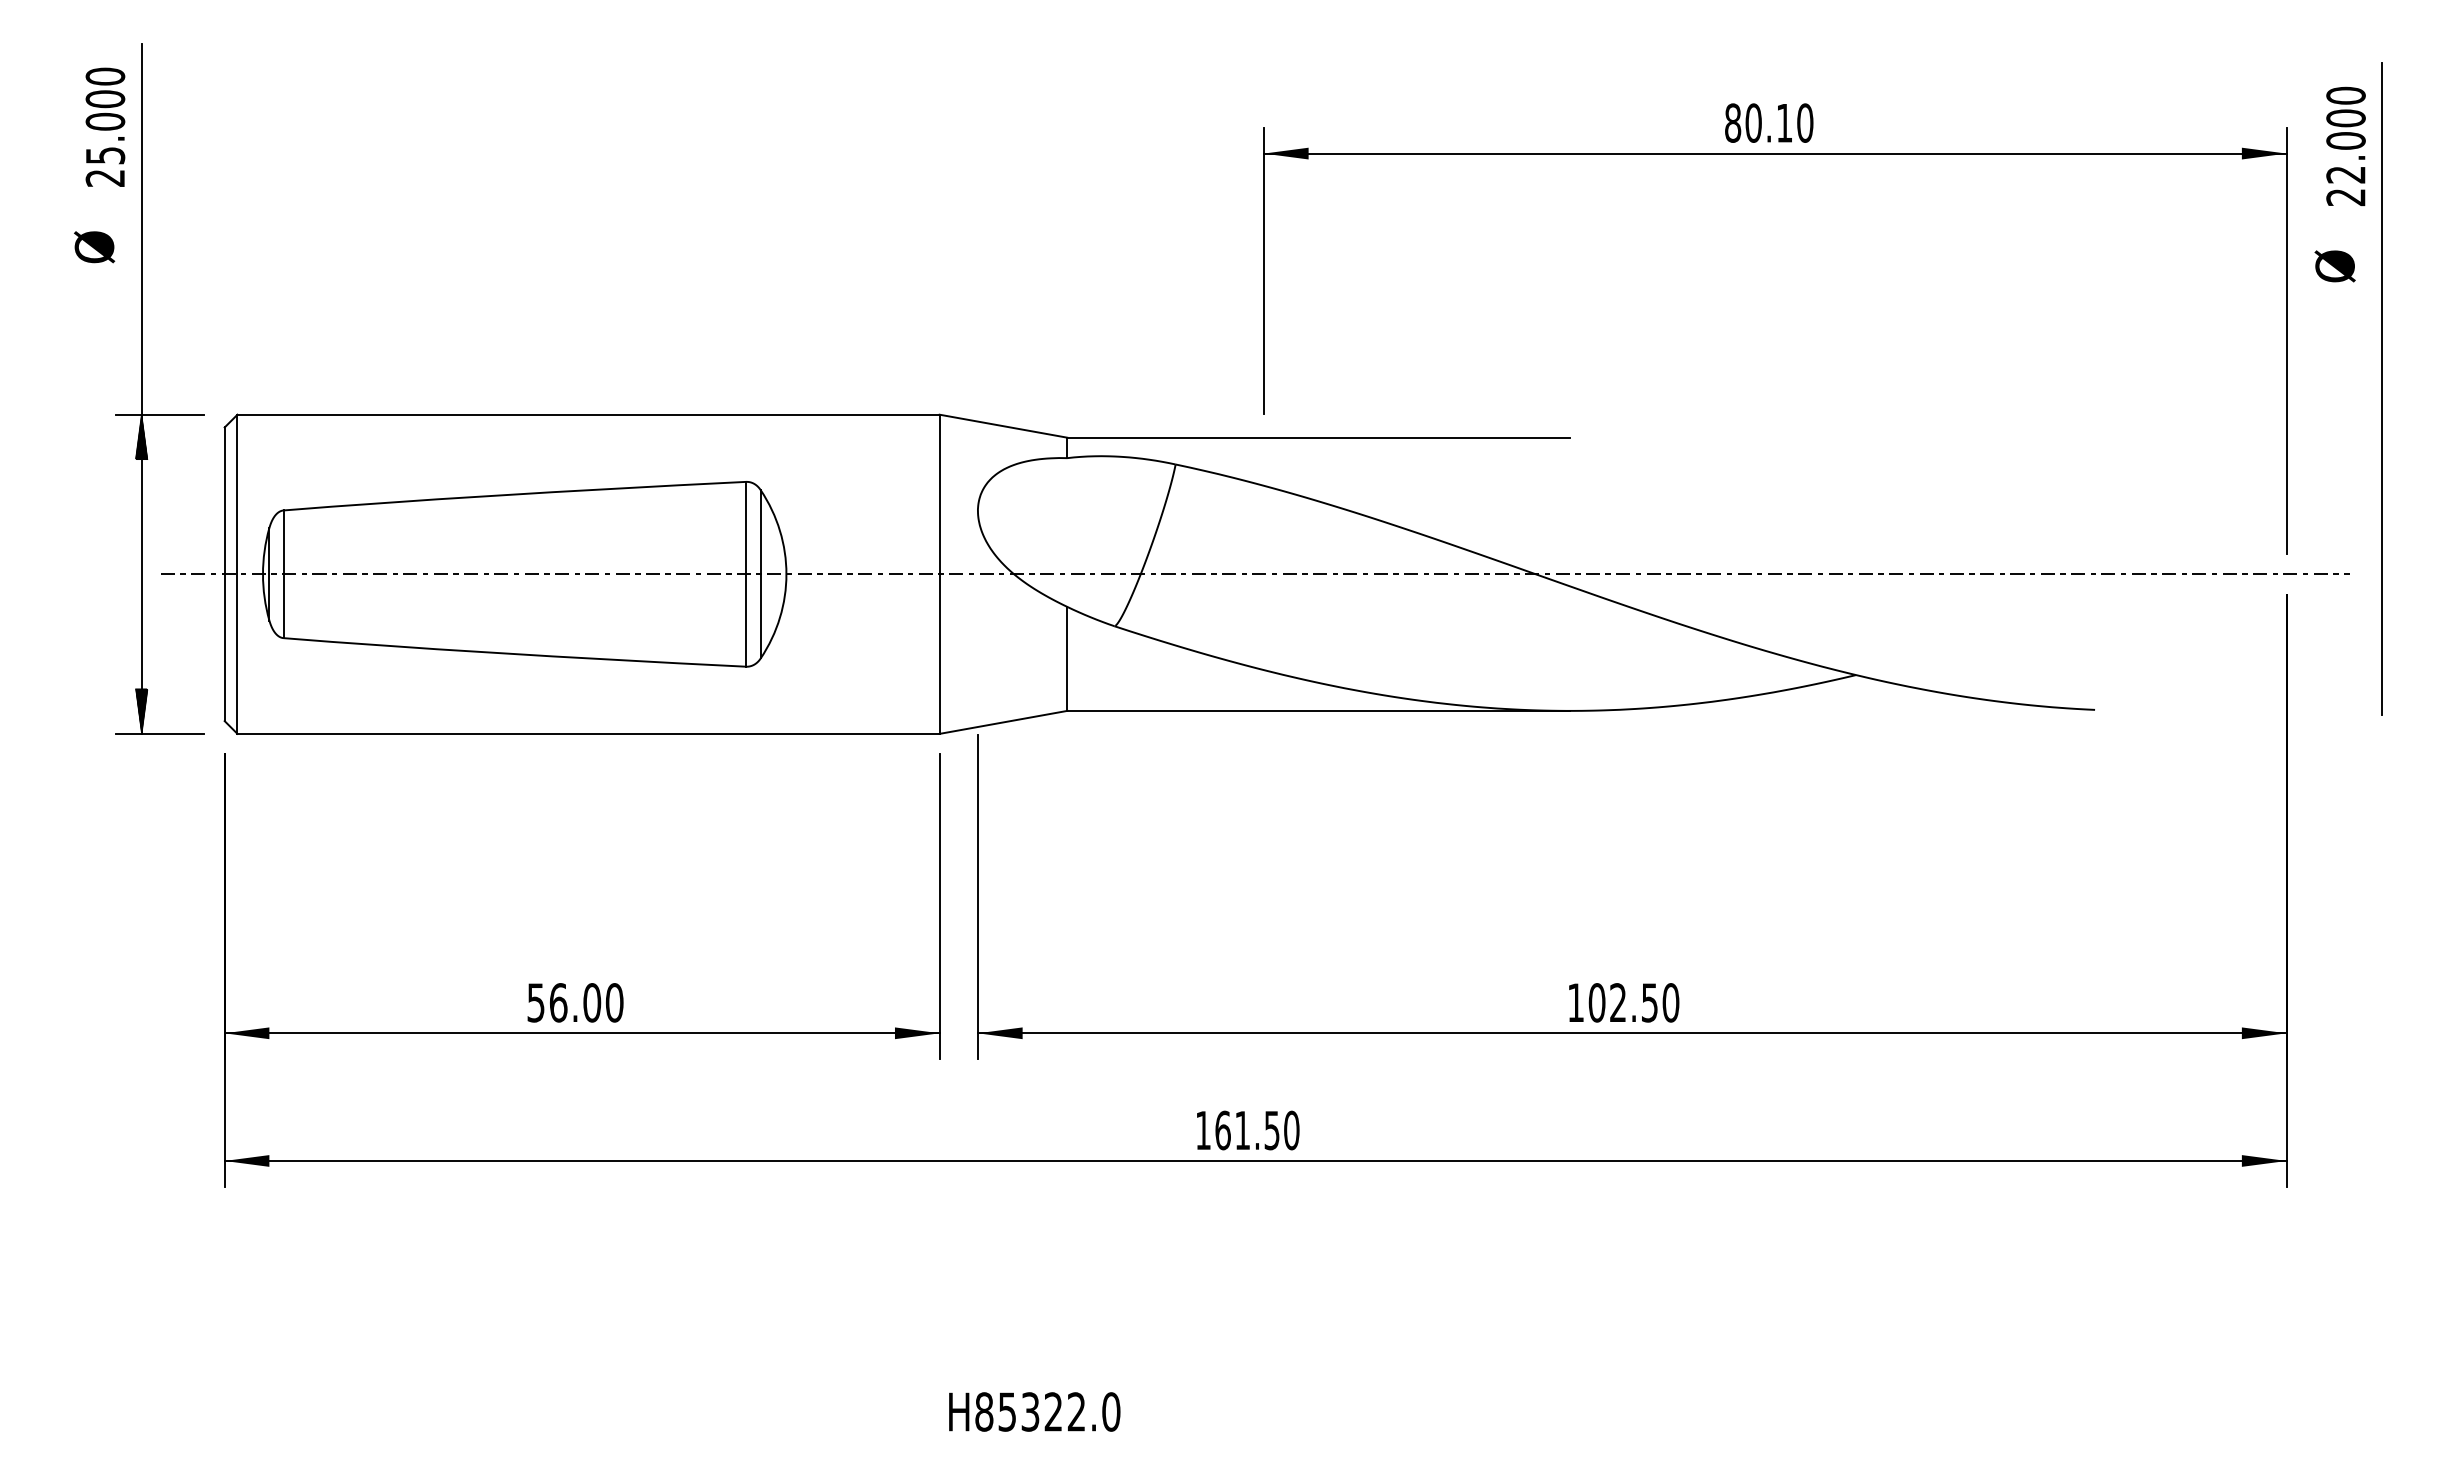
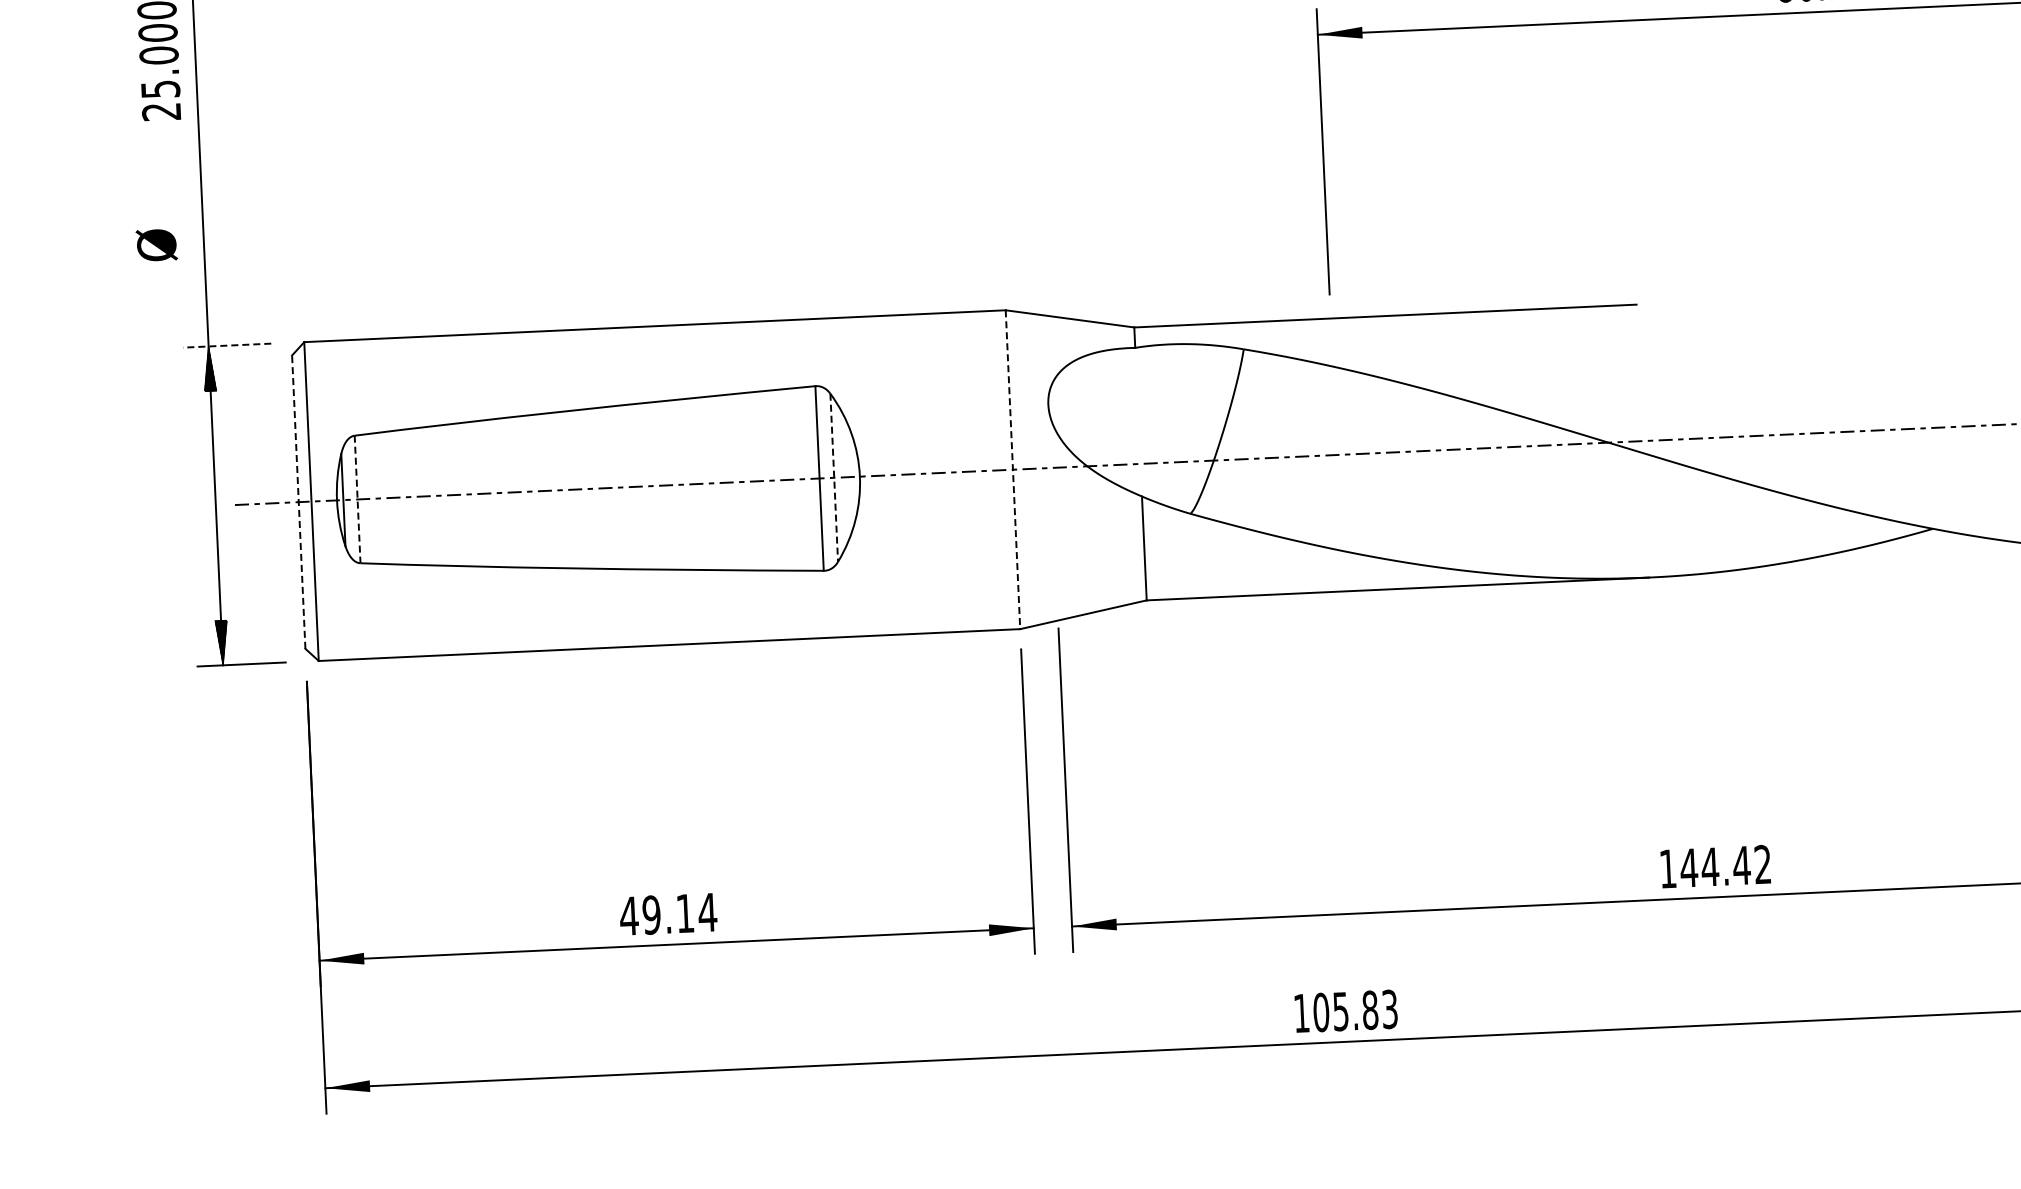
text: (94, 247) -> (156, 245), moved
line: (159, 414) -> (226, 345), solid -> dashed
line: (224, 574) -> (298, 502), solid -> dashed
line: (283, 574) -> (357, 499), solid -> dashed
line: (760, 574) -> (834, 478), solid -> dashed
line: (939, 574) -> (1012, 469), solid -> dashed
text: (574, 1002) -> (667, 914), 56.00 -> 49.14
text: (1633, 1002) -> (1725, 866), 102.50 -> 144.42
text: (1257, 1130) -> (1355, 1010), 161.50 -> 105.83

